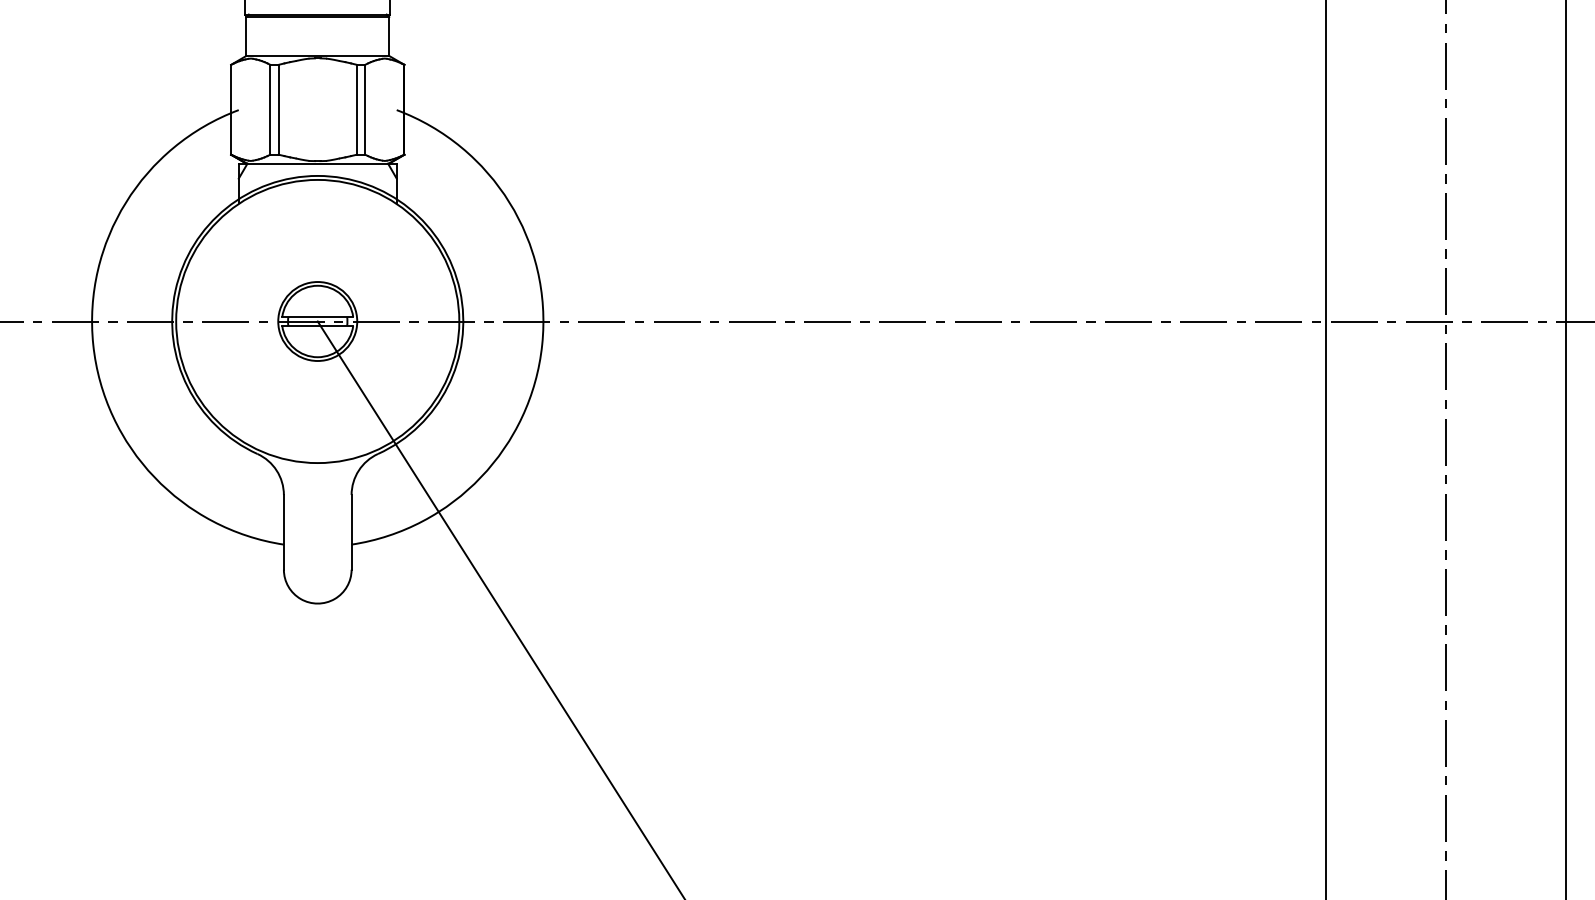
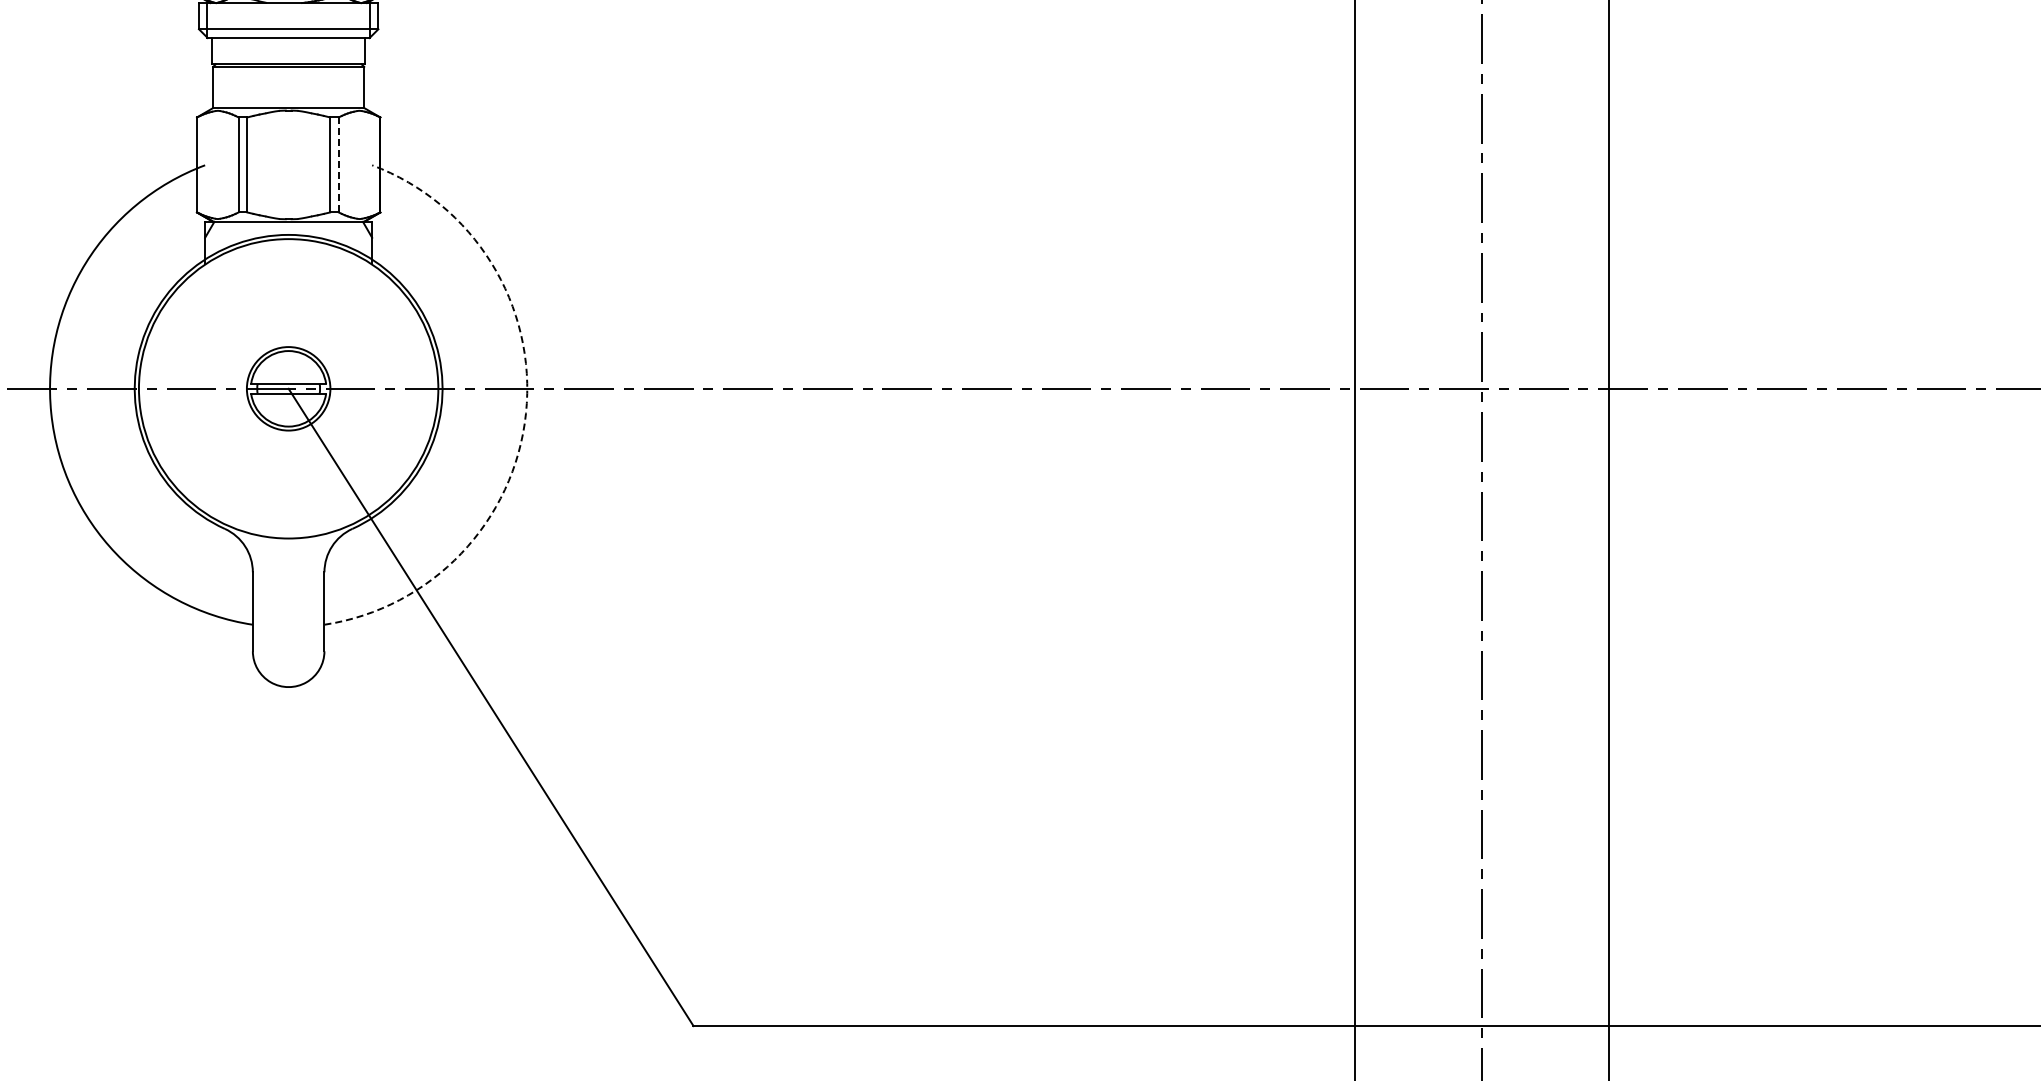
line: (364, 109) -> (338, 164), solid -> dashed
arc: (542, 344) -> (526, 413), solid -> dashed

